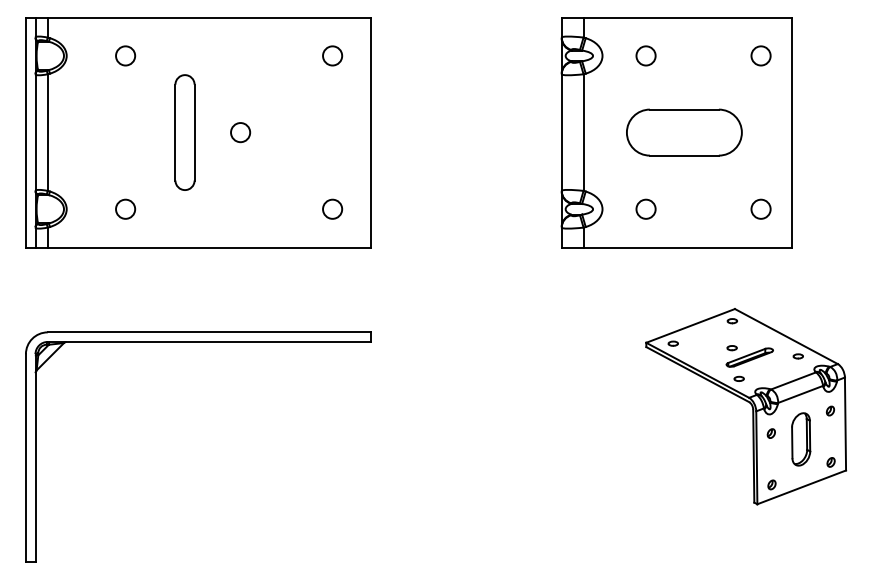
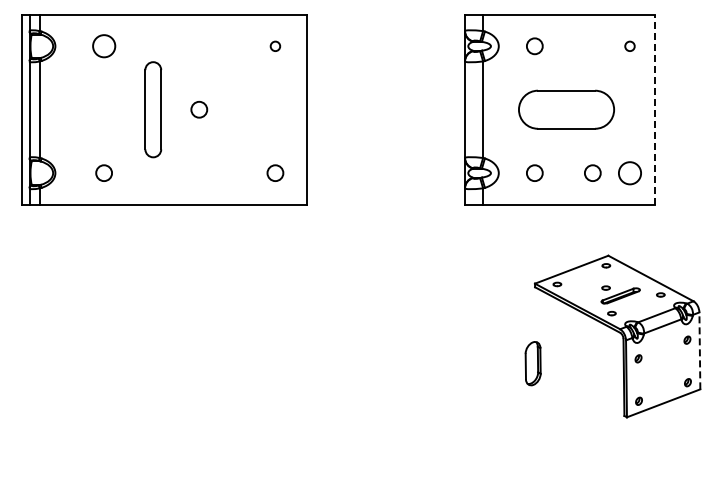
circle: (124, 56) -> (103, 46), size x1.4
circle: (332, 56) -> (275, 46), size x0.6
circle: (760, 56) -> (629, 46), size x0.6
line: (791, 132) -> (655, 109), solid -> dashed
circle: (715, 208) -> (592, 172), added
circle: (760, 208) -> (629, 172), size x1.4
part: (197, 342) -> (163, 283), removed
line: (845, 423) -> (699, 350), solid -> dashed
part: (800, 439) -> (532, 363), moved

